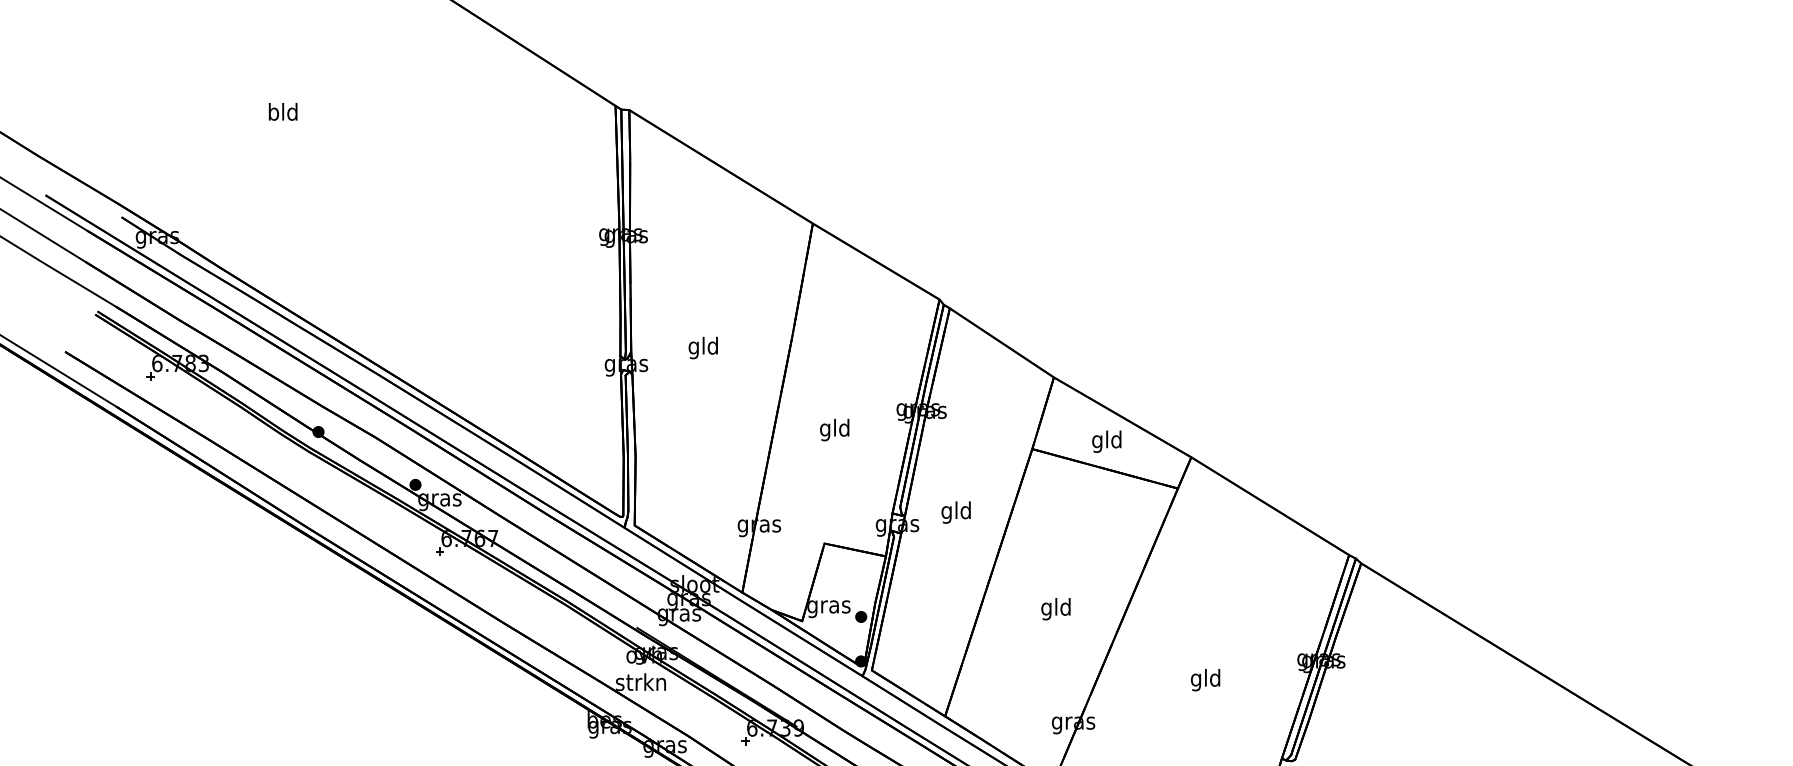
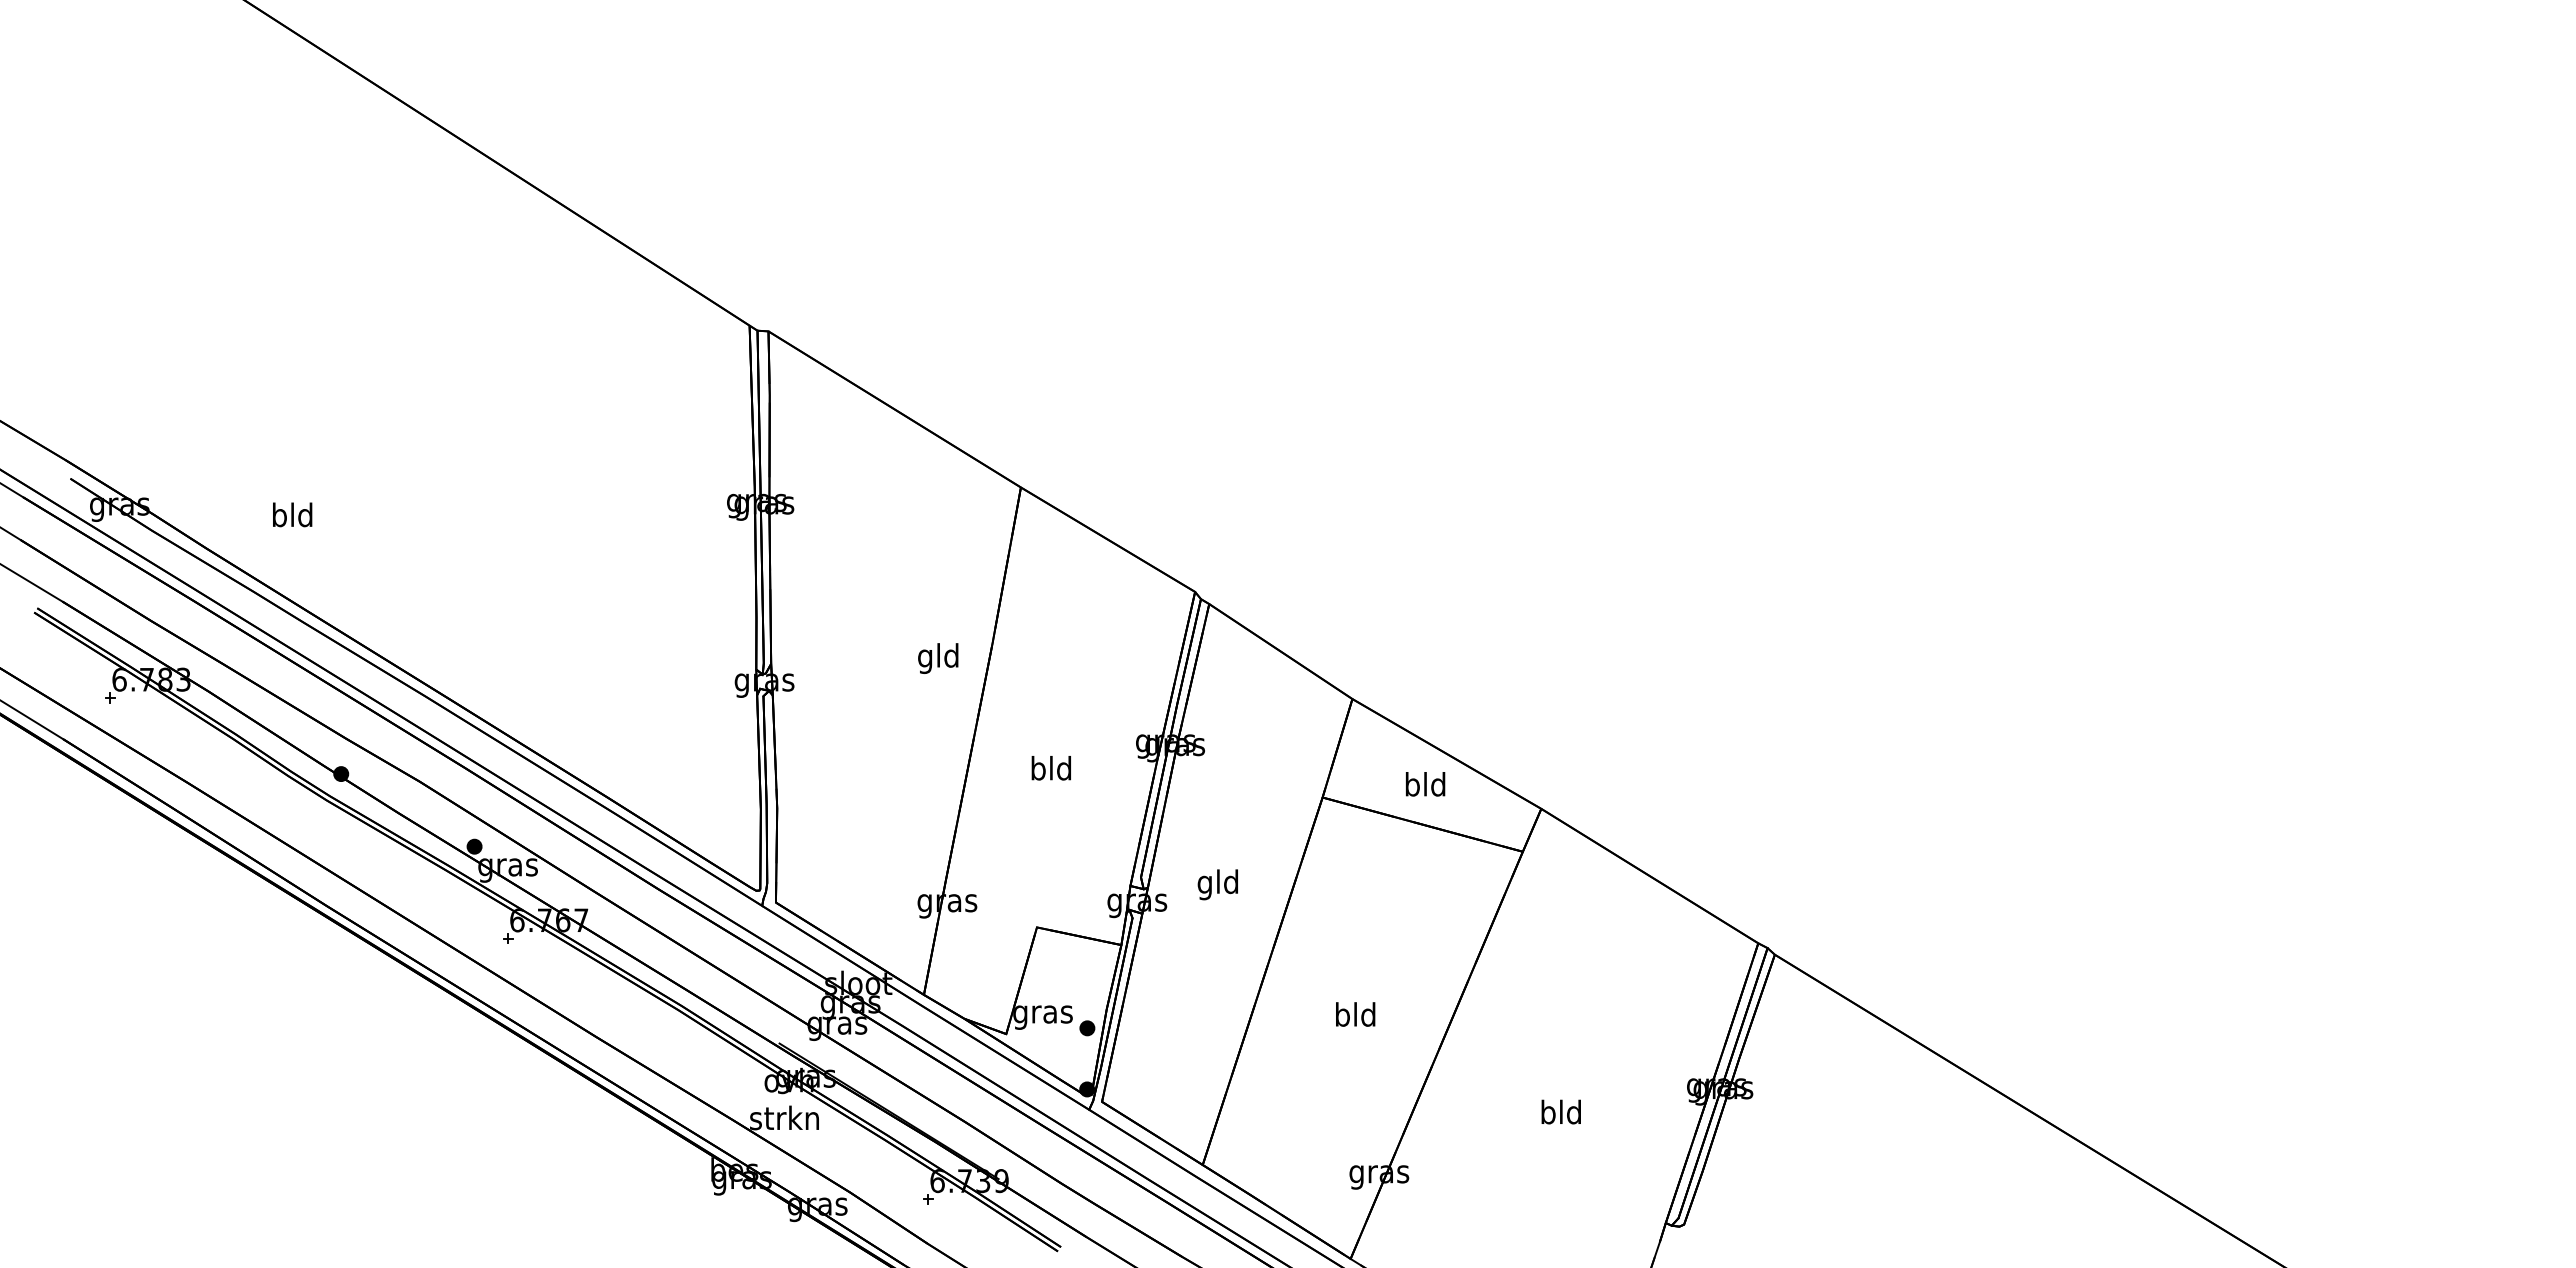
text: (283, 111) -> (292, 514), moved
text: (703, 347) -> (938, 658), moved
text: (824, 430) -> (1037, 771), gld -> bld
text: (1096, 441) -> (1411, 787), gld -> bld
text: (1046, 609) -> (1342, 1017), gld -> bld
text: (1195, 679) -> (1547, 1114), gld -> bld

